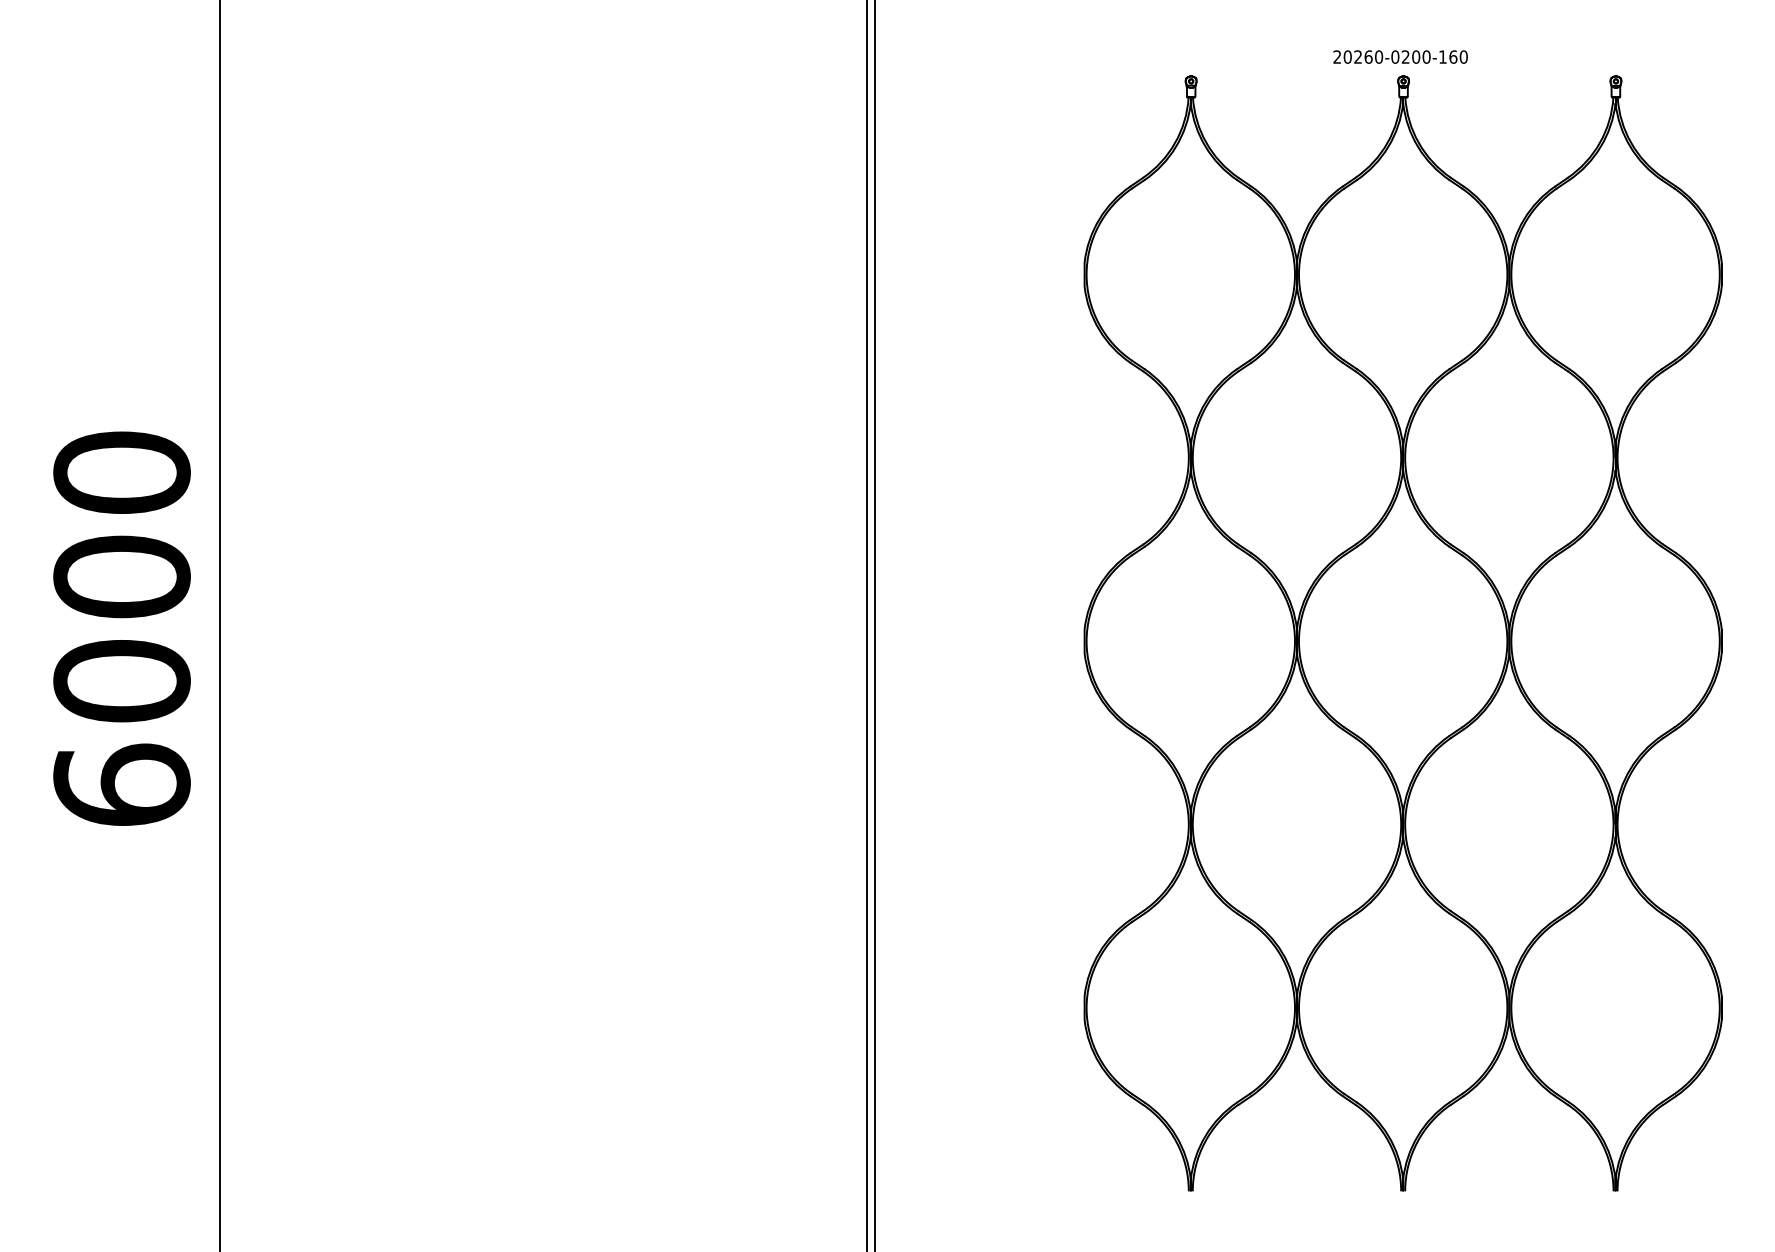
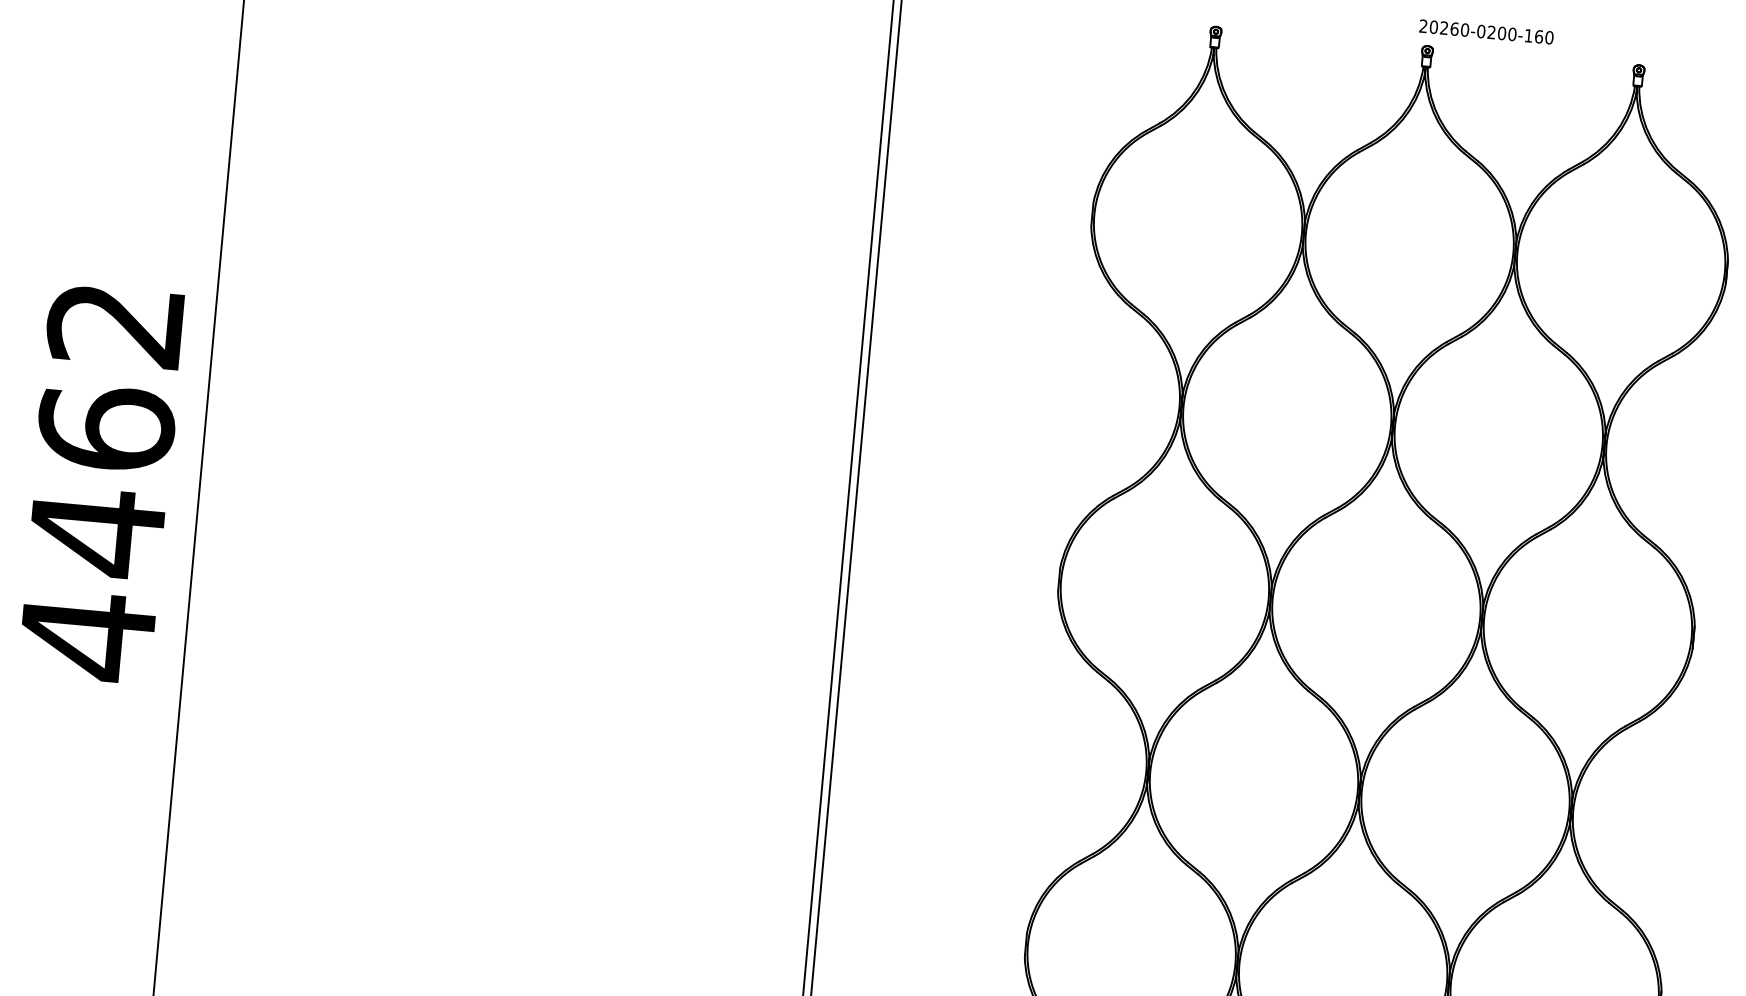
text: (1400, 56) -> (1486, 31), moved
text: (121, 630) -> (100, 481), 6000 -> 4462

